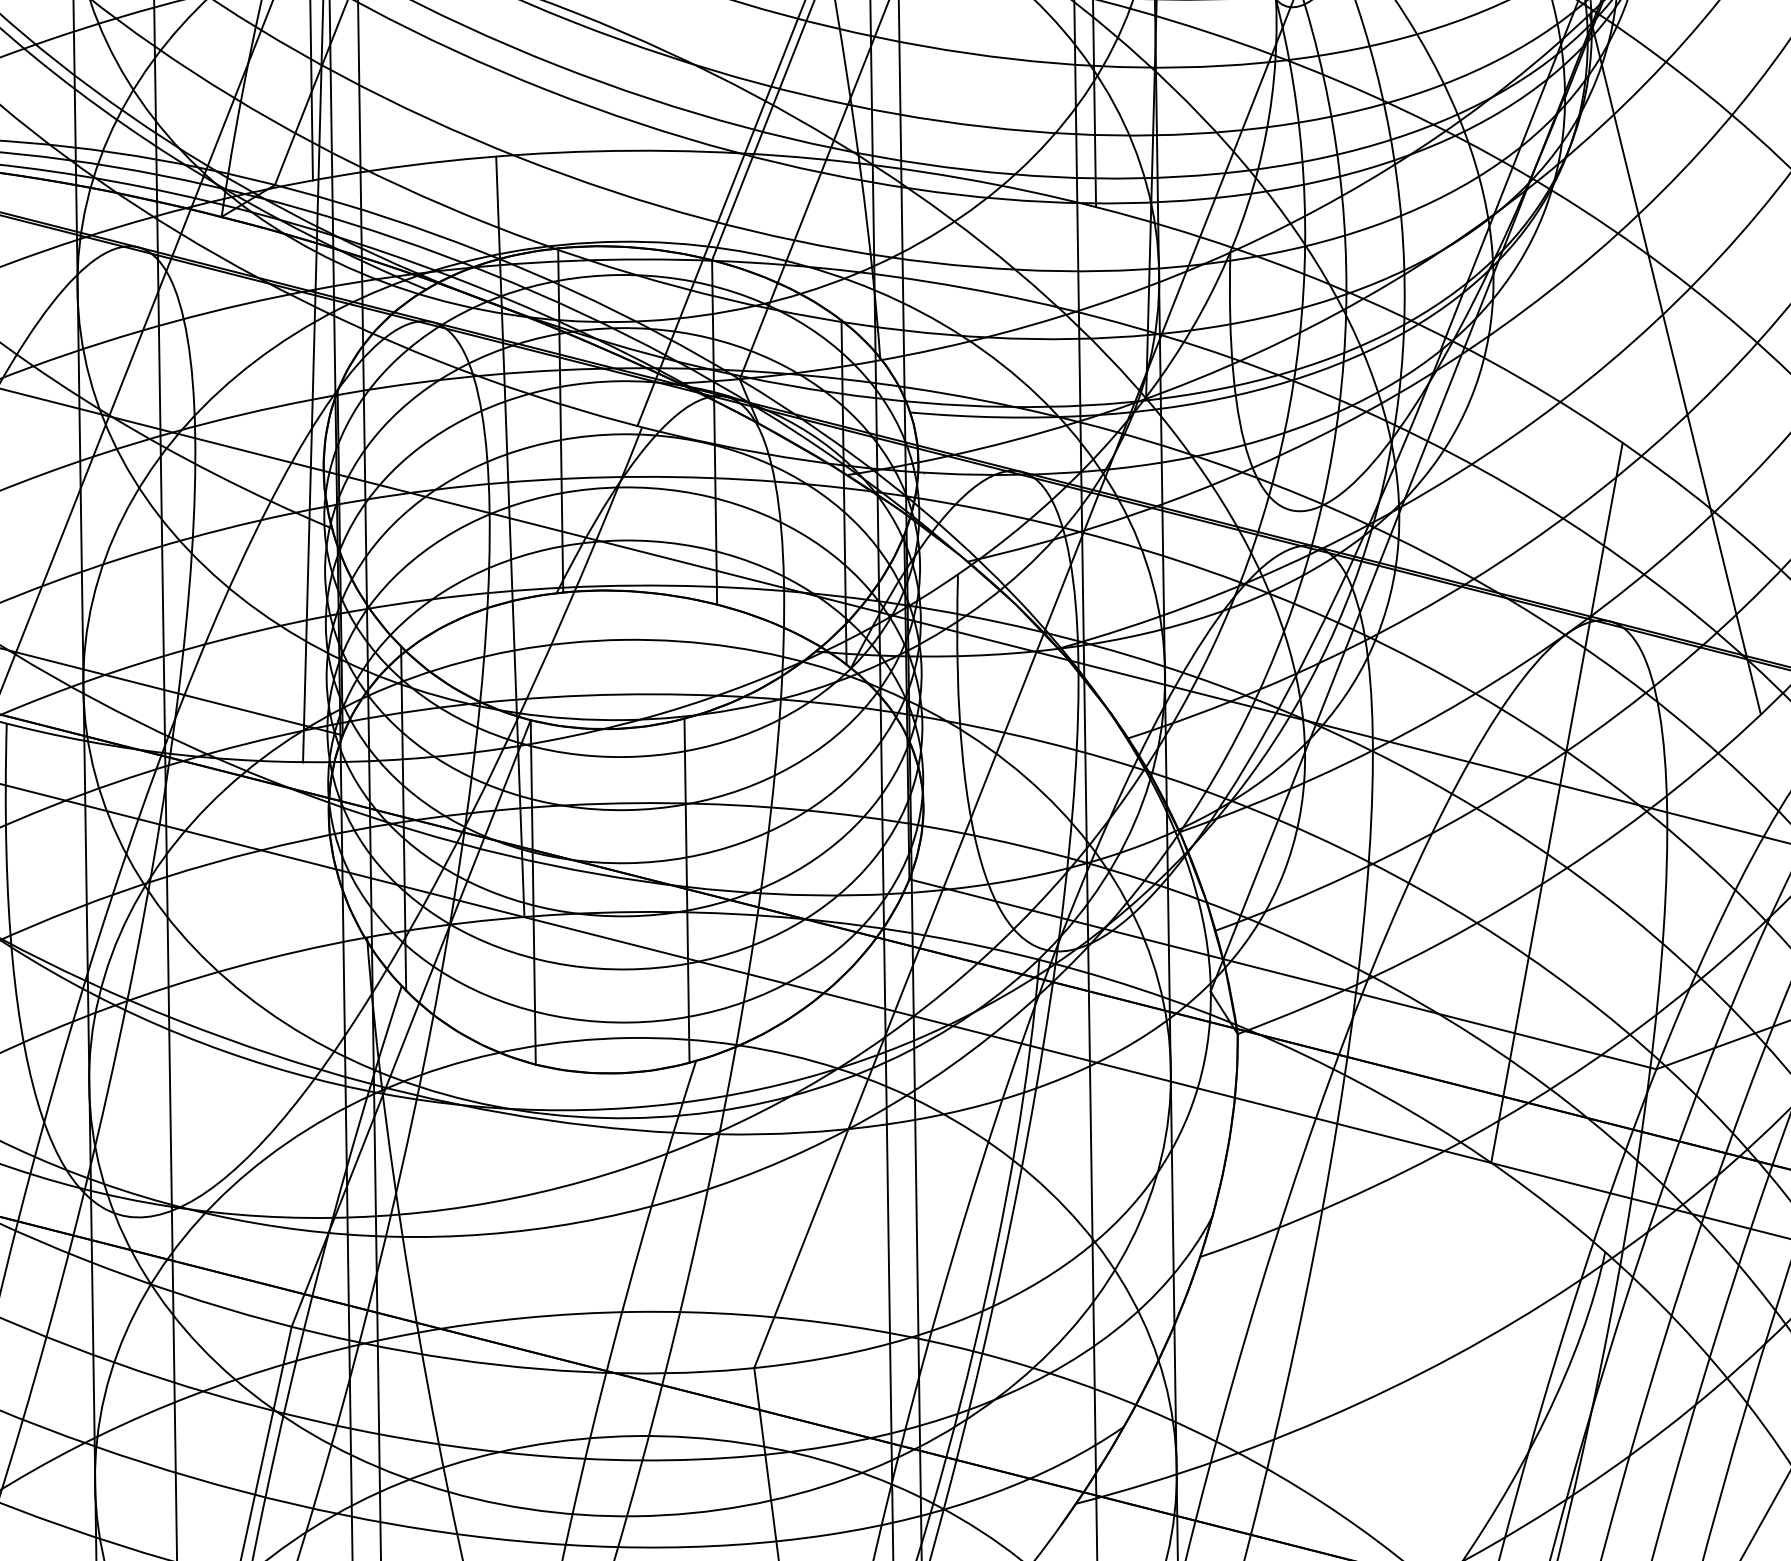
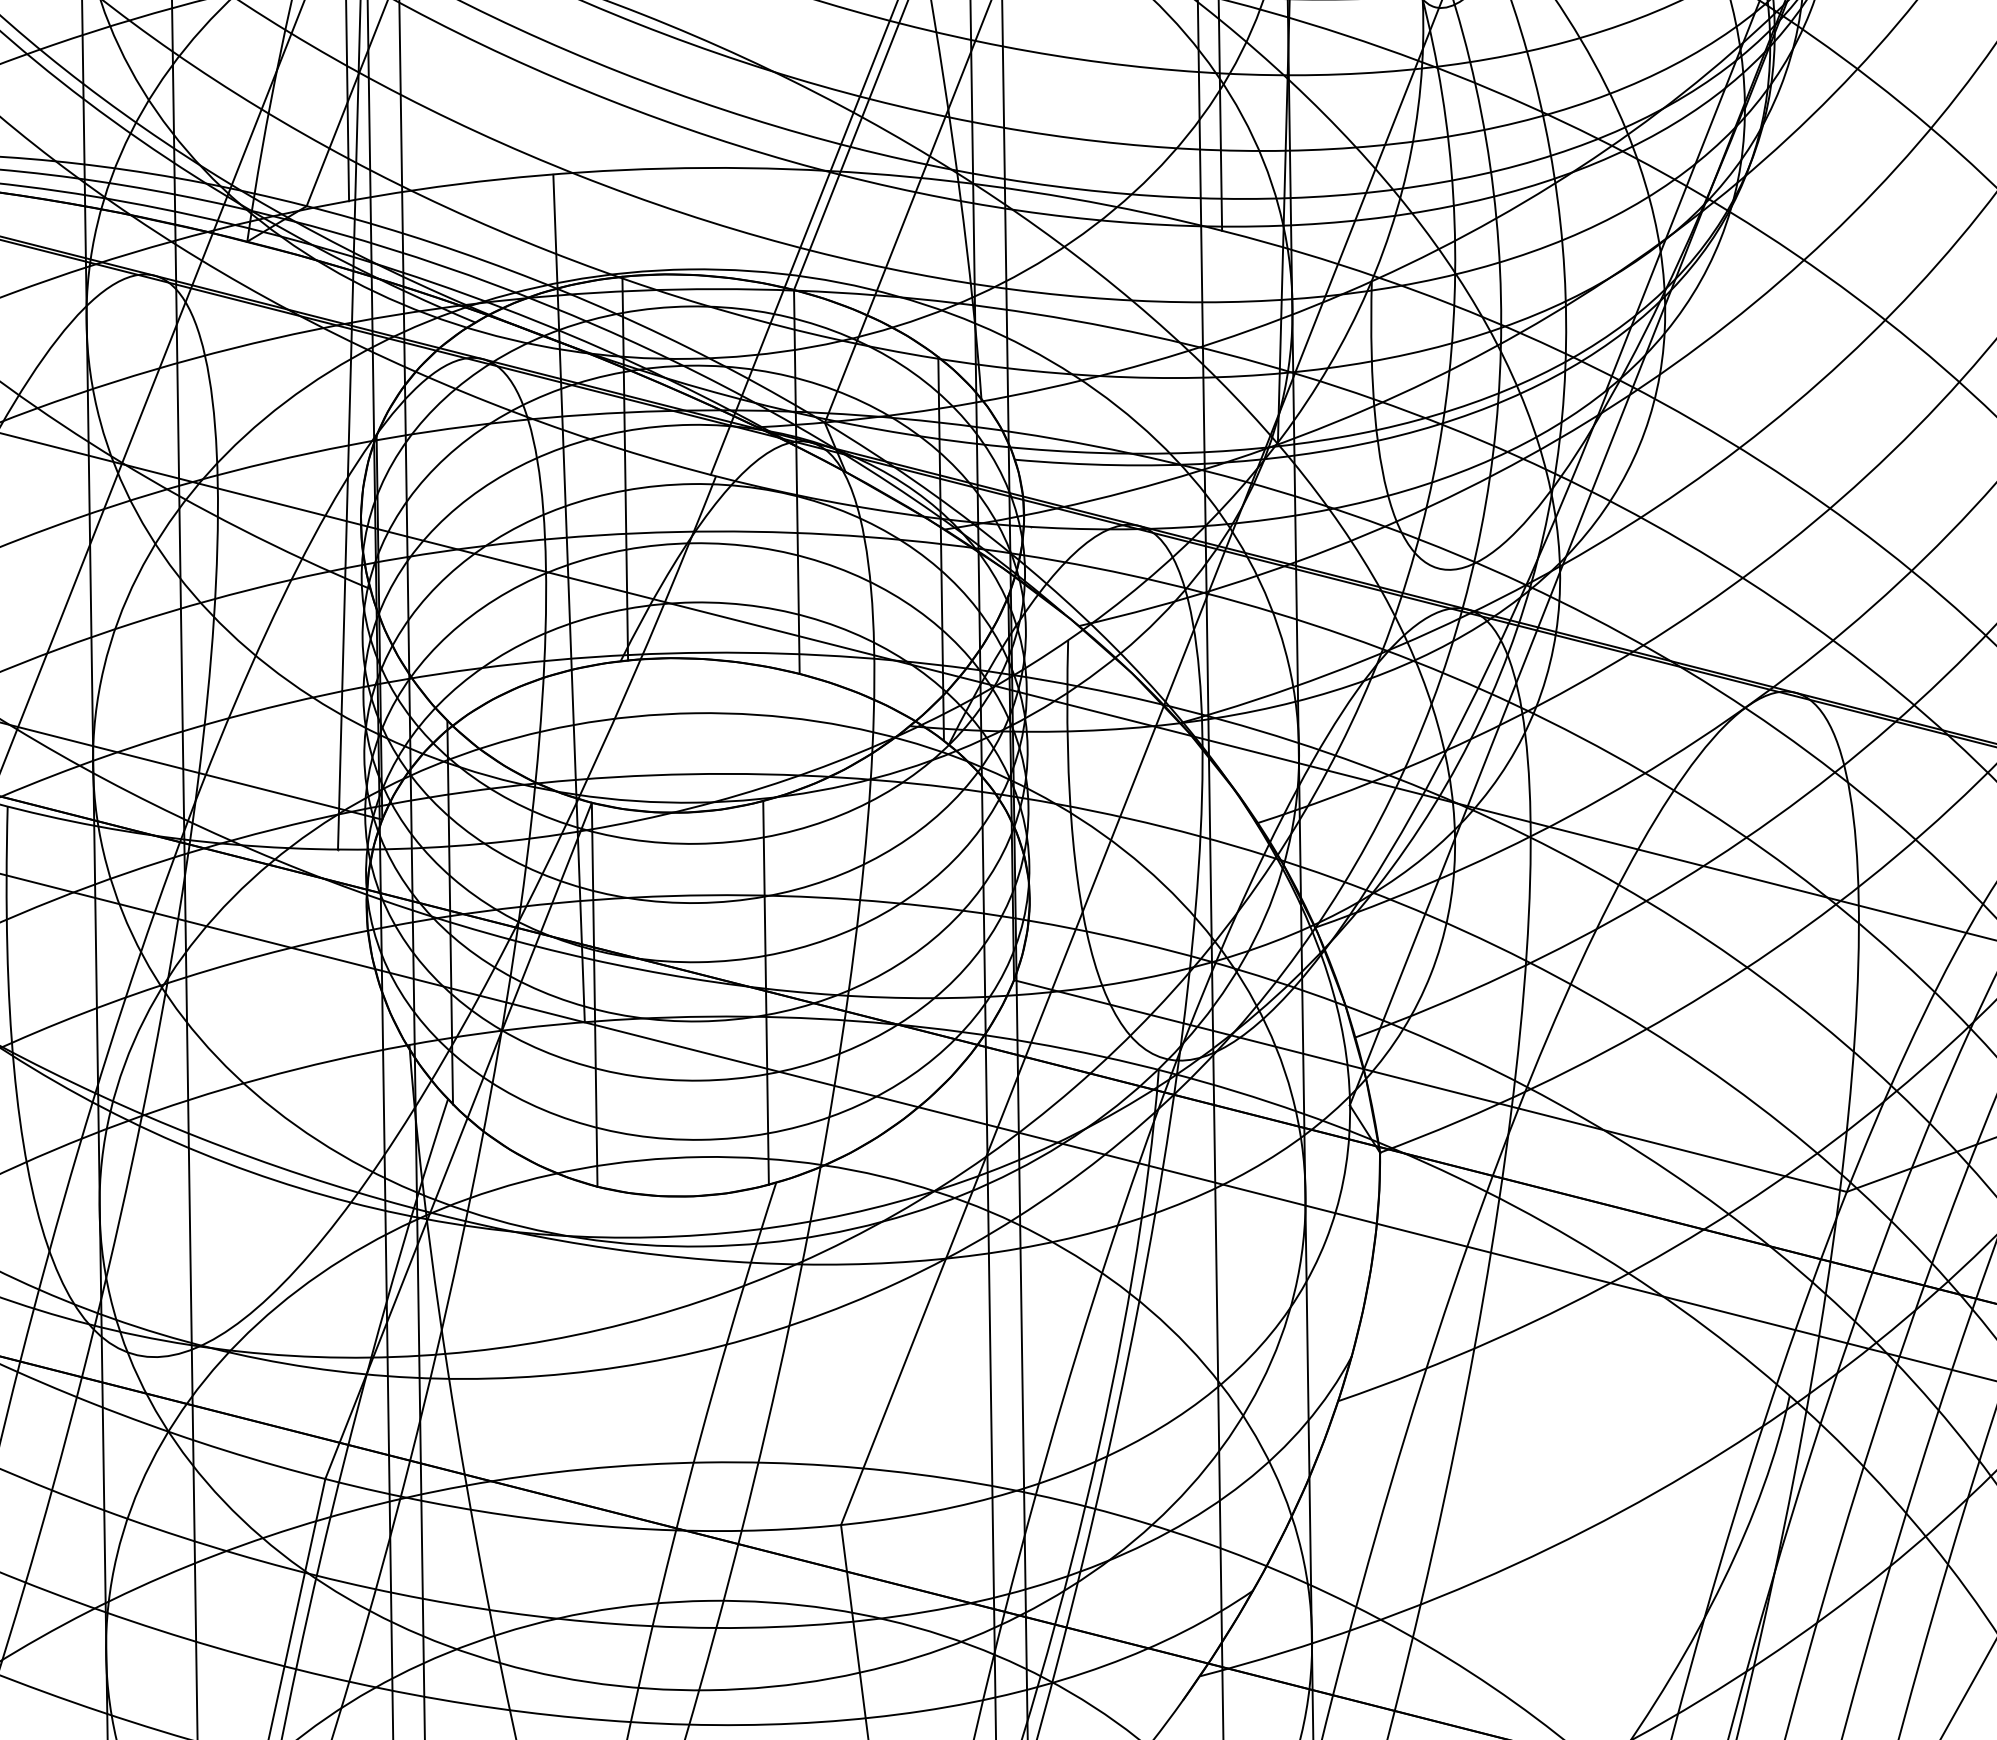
line: (1674, 364) -> (1867, 406), removed
line: (1556, 803) -> (1735, 895), removed

